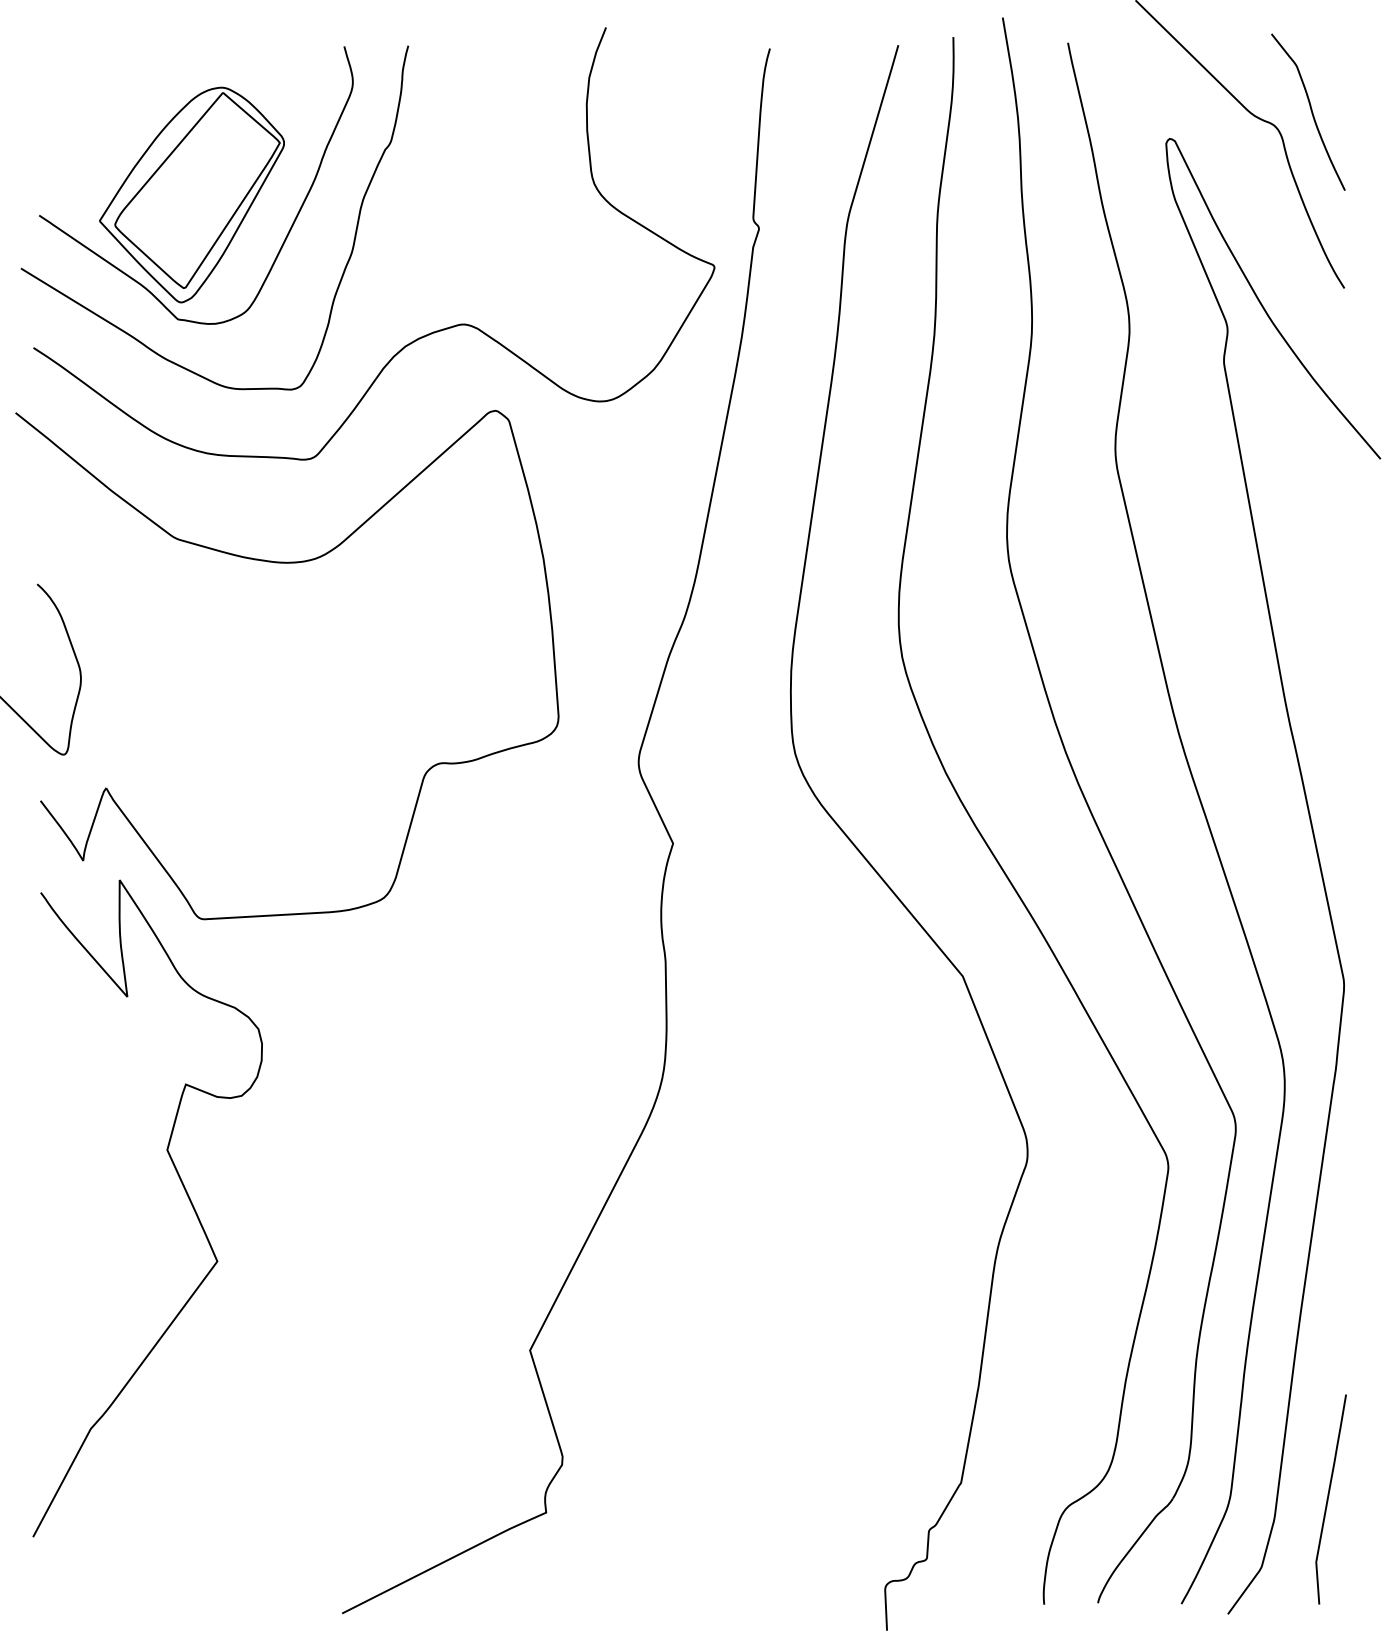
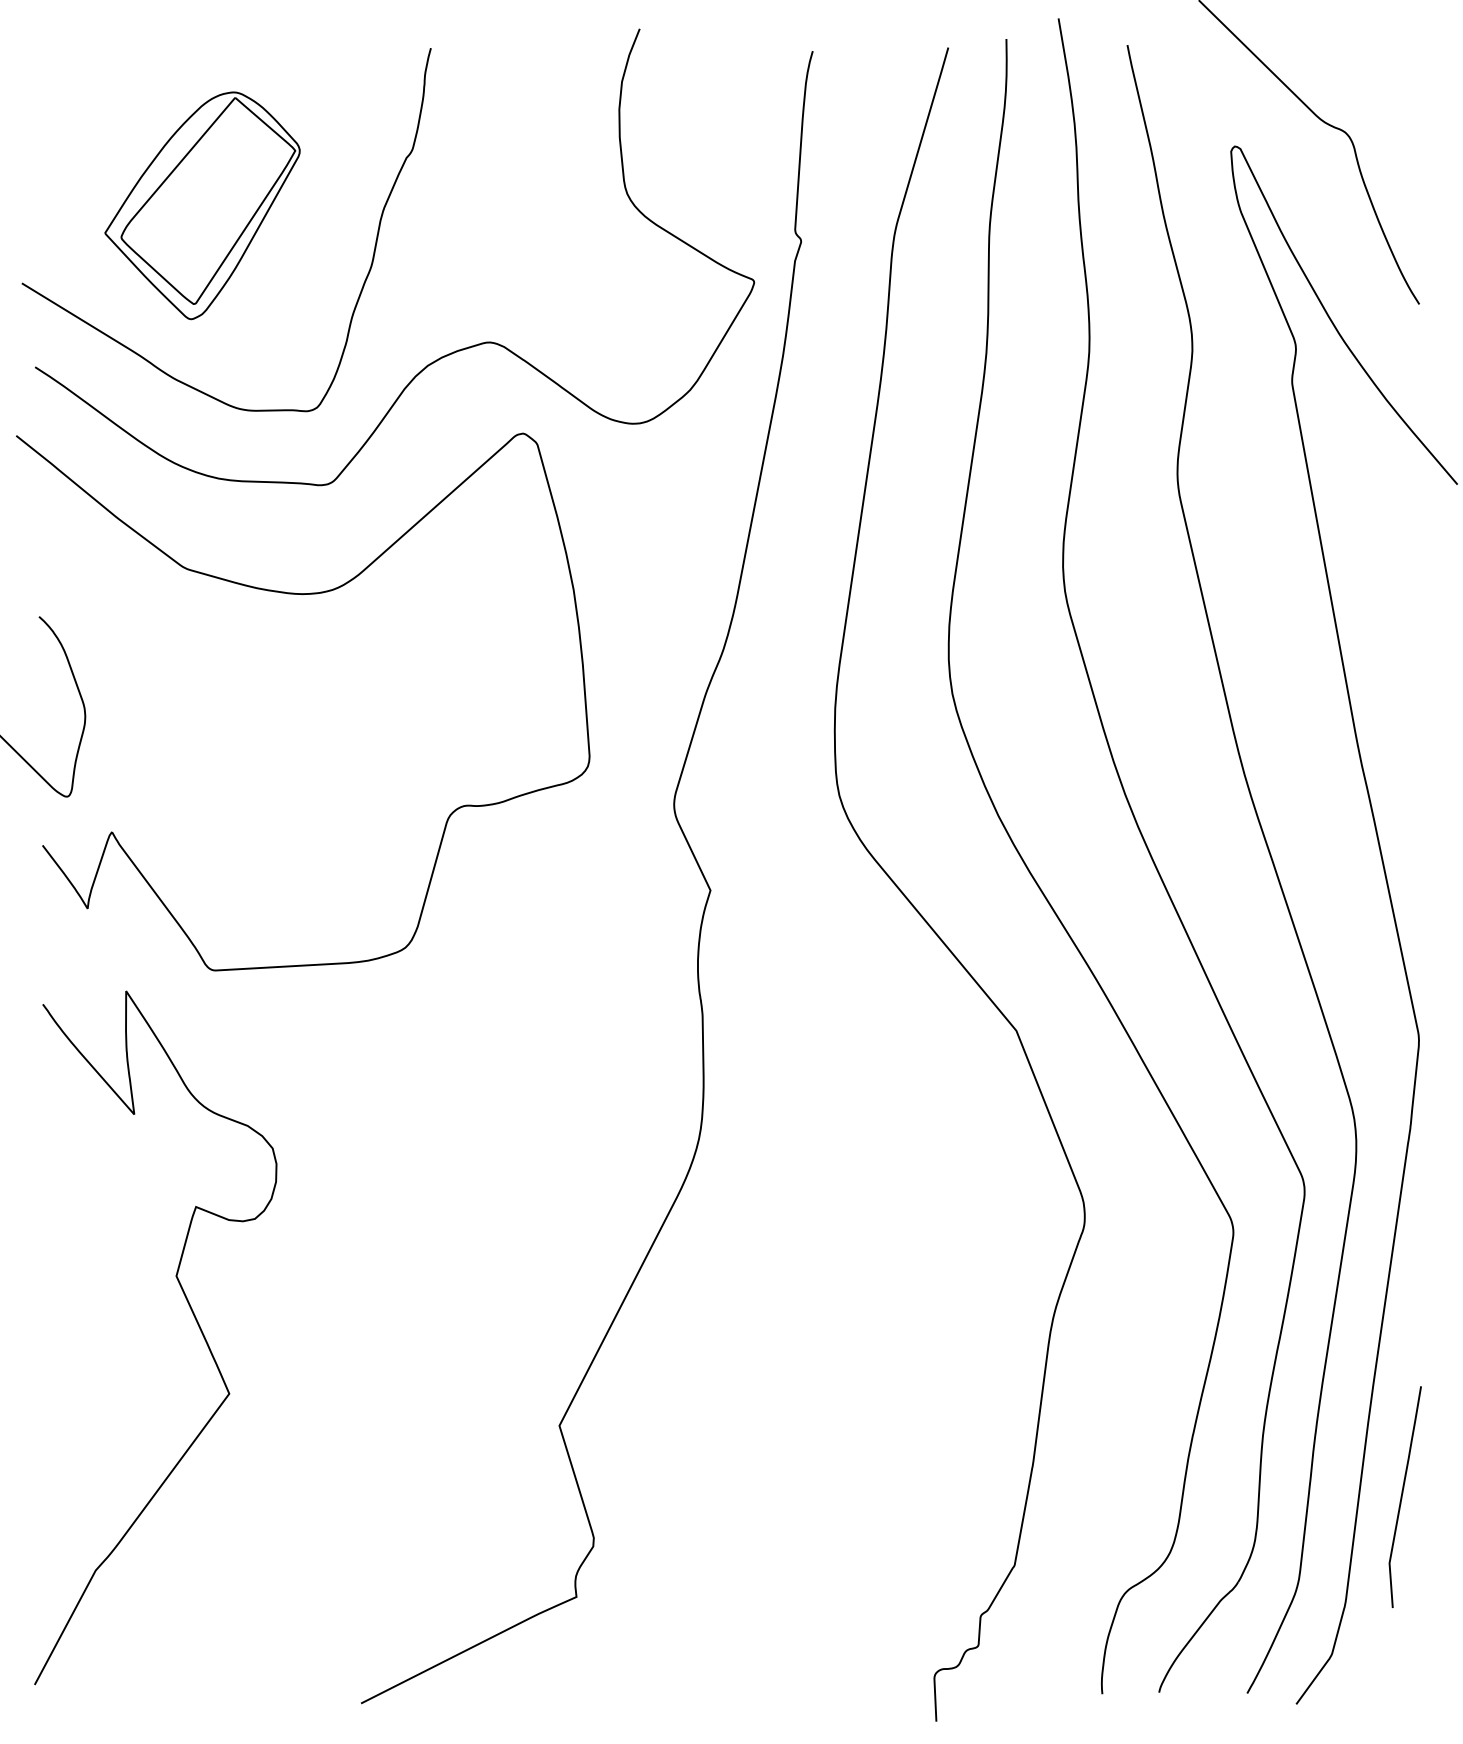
curve: (1310, 110) -> (1383, 116), removed
curve: (288, 230) -> (304, 243), removed
curve: (184, 1190) -> (194, 1318), moved
curve: (1328, 1498) -> (1402, 1496), moved

